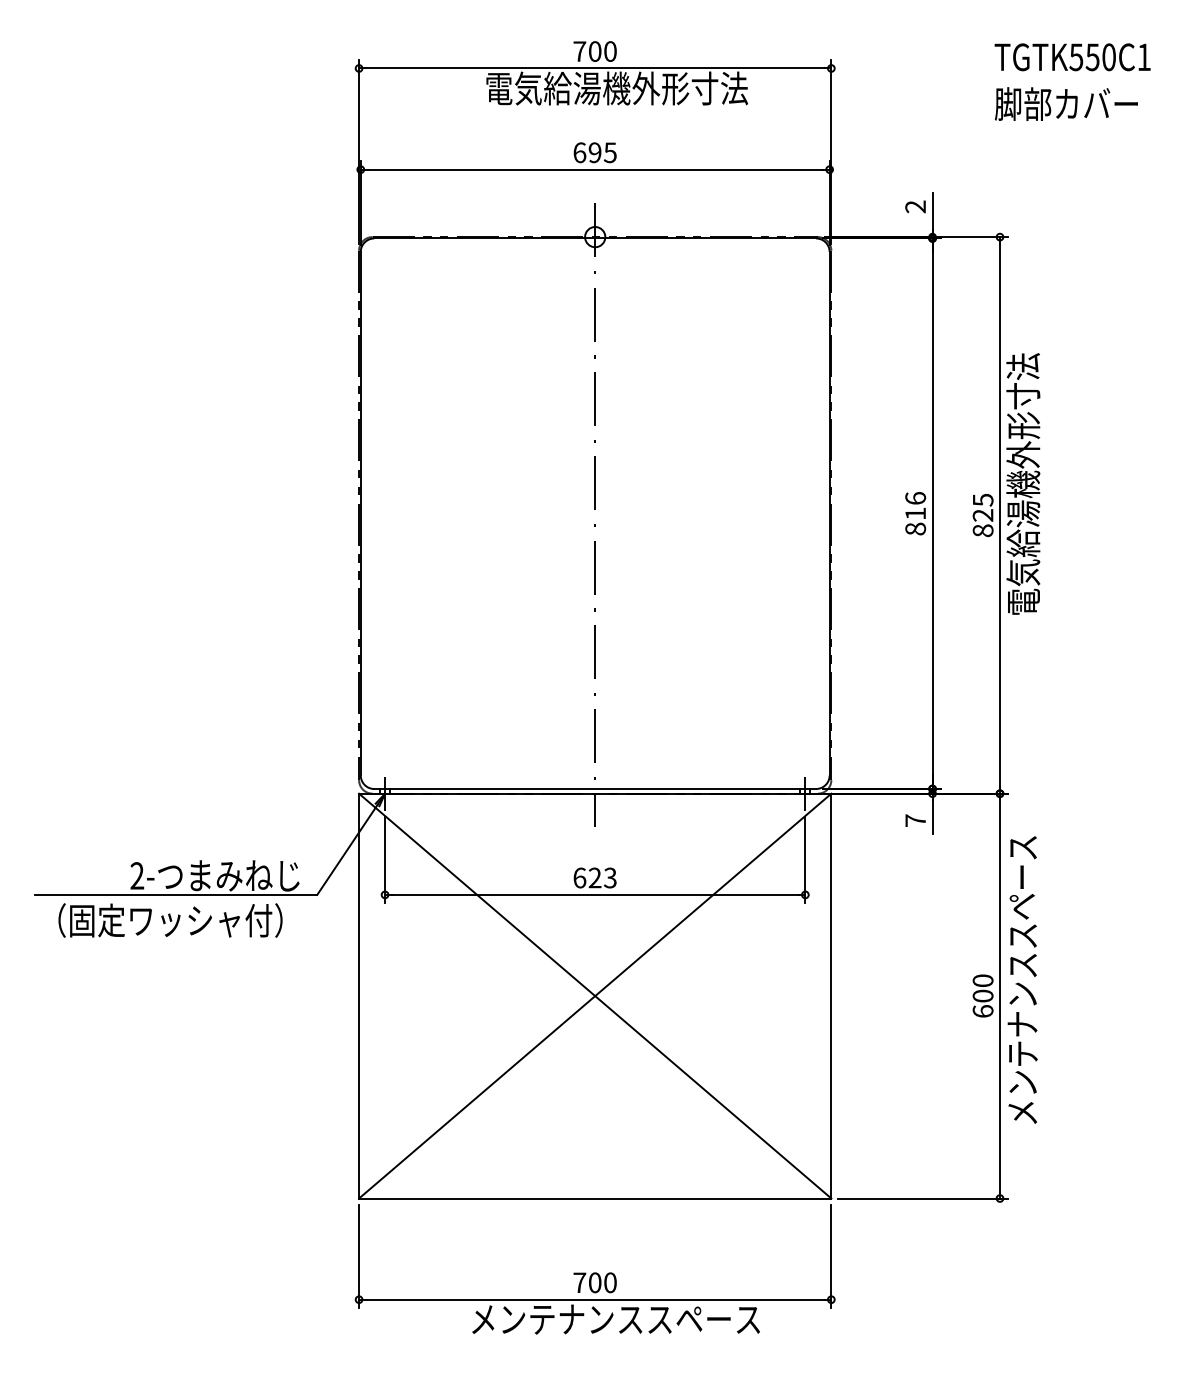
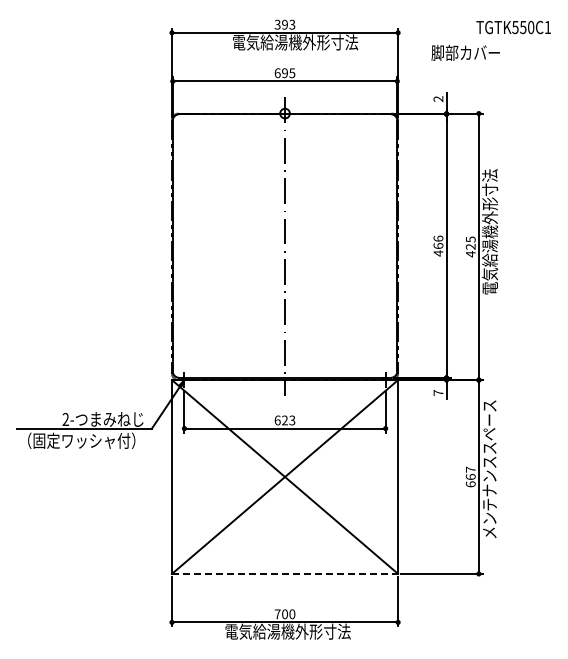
text: (594, 51) -> (284, 24), 700 -> 393
text: (1066, 103) -> (465, 52), moved
text: (915, 520) -> (438, 249), 816 -> 466
text: (982, 531) -> (470, 254), 825 -> 425
text: (982, 986) -> (470, 472), 600 -> 667
line: (596, 1197) -> (285, 573), solid -> dashed
text: (614, 1318) -> (294, 631), メンテナンススペース -> 電気給湯機外形寸法

